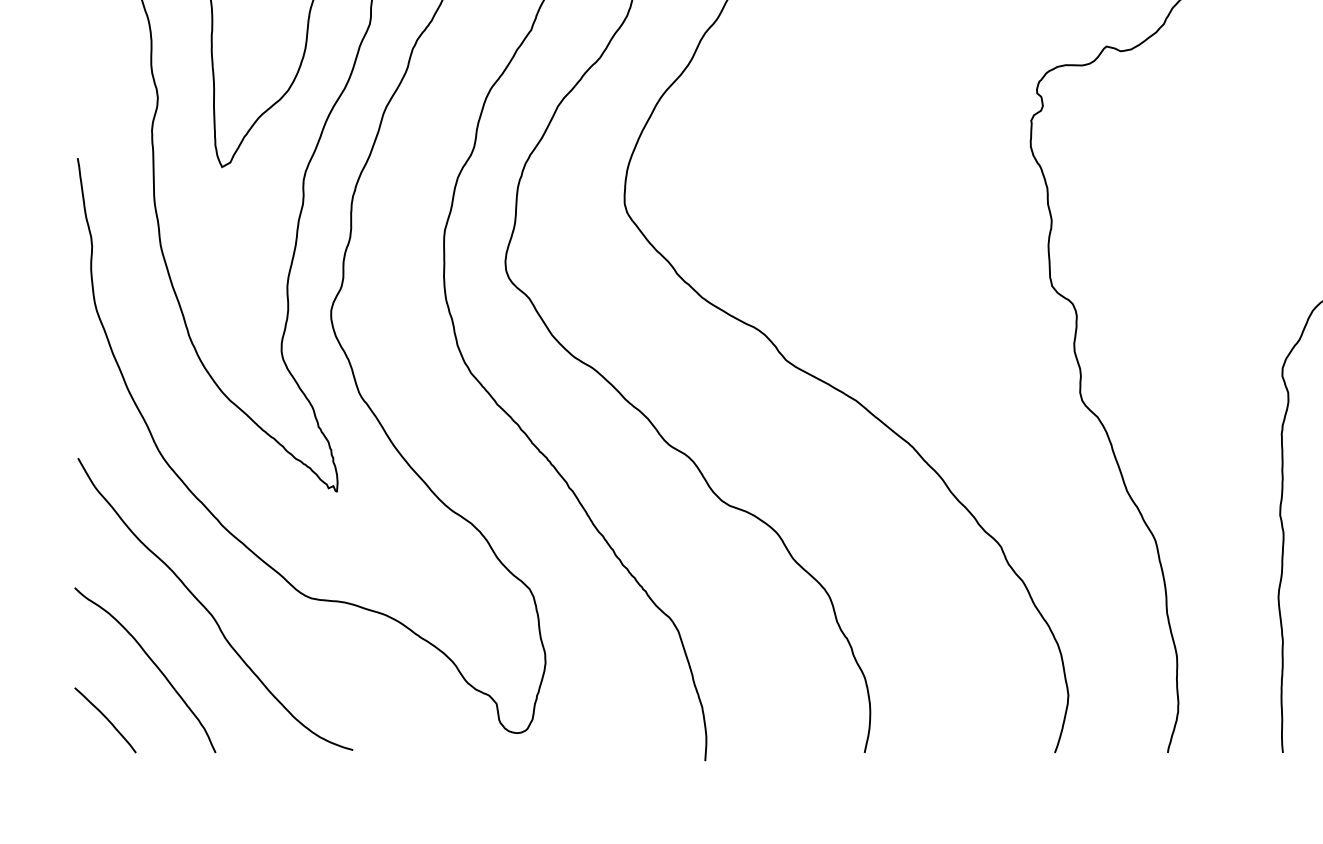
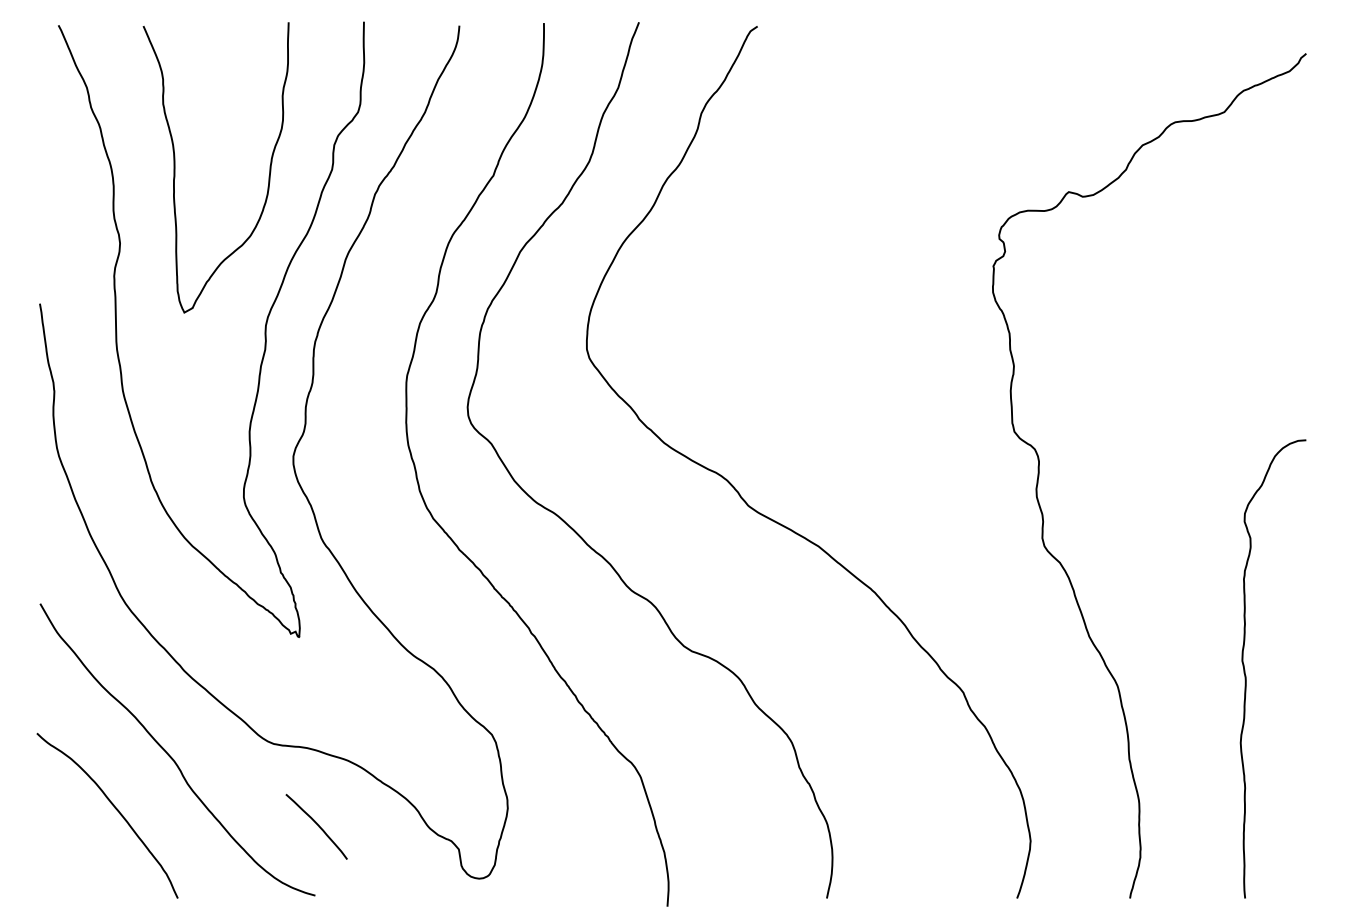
curve: (106, 718) -> (317, 825), moved

